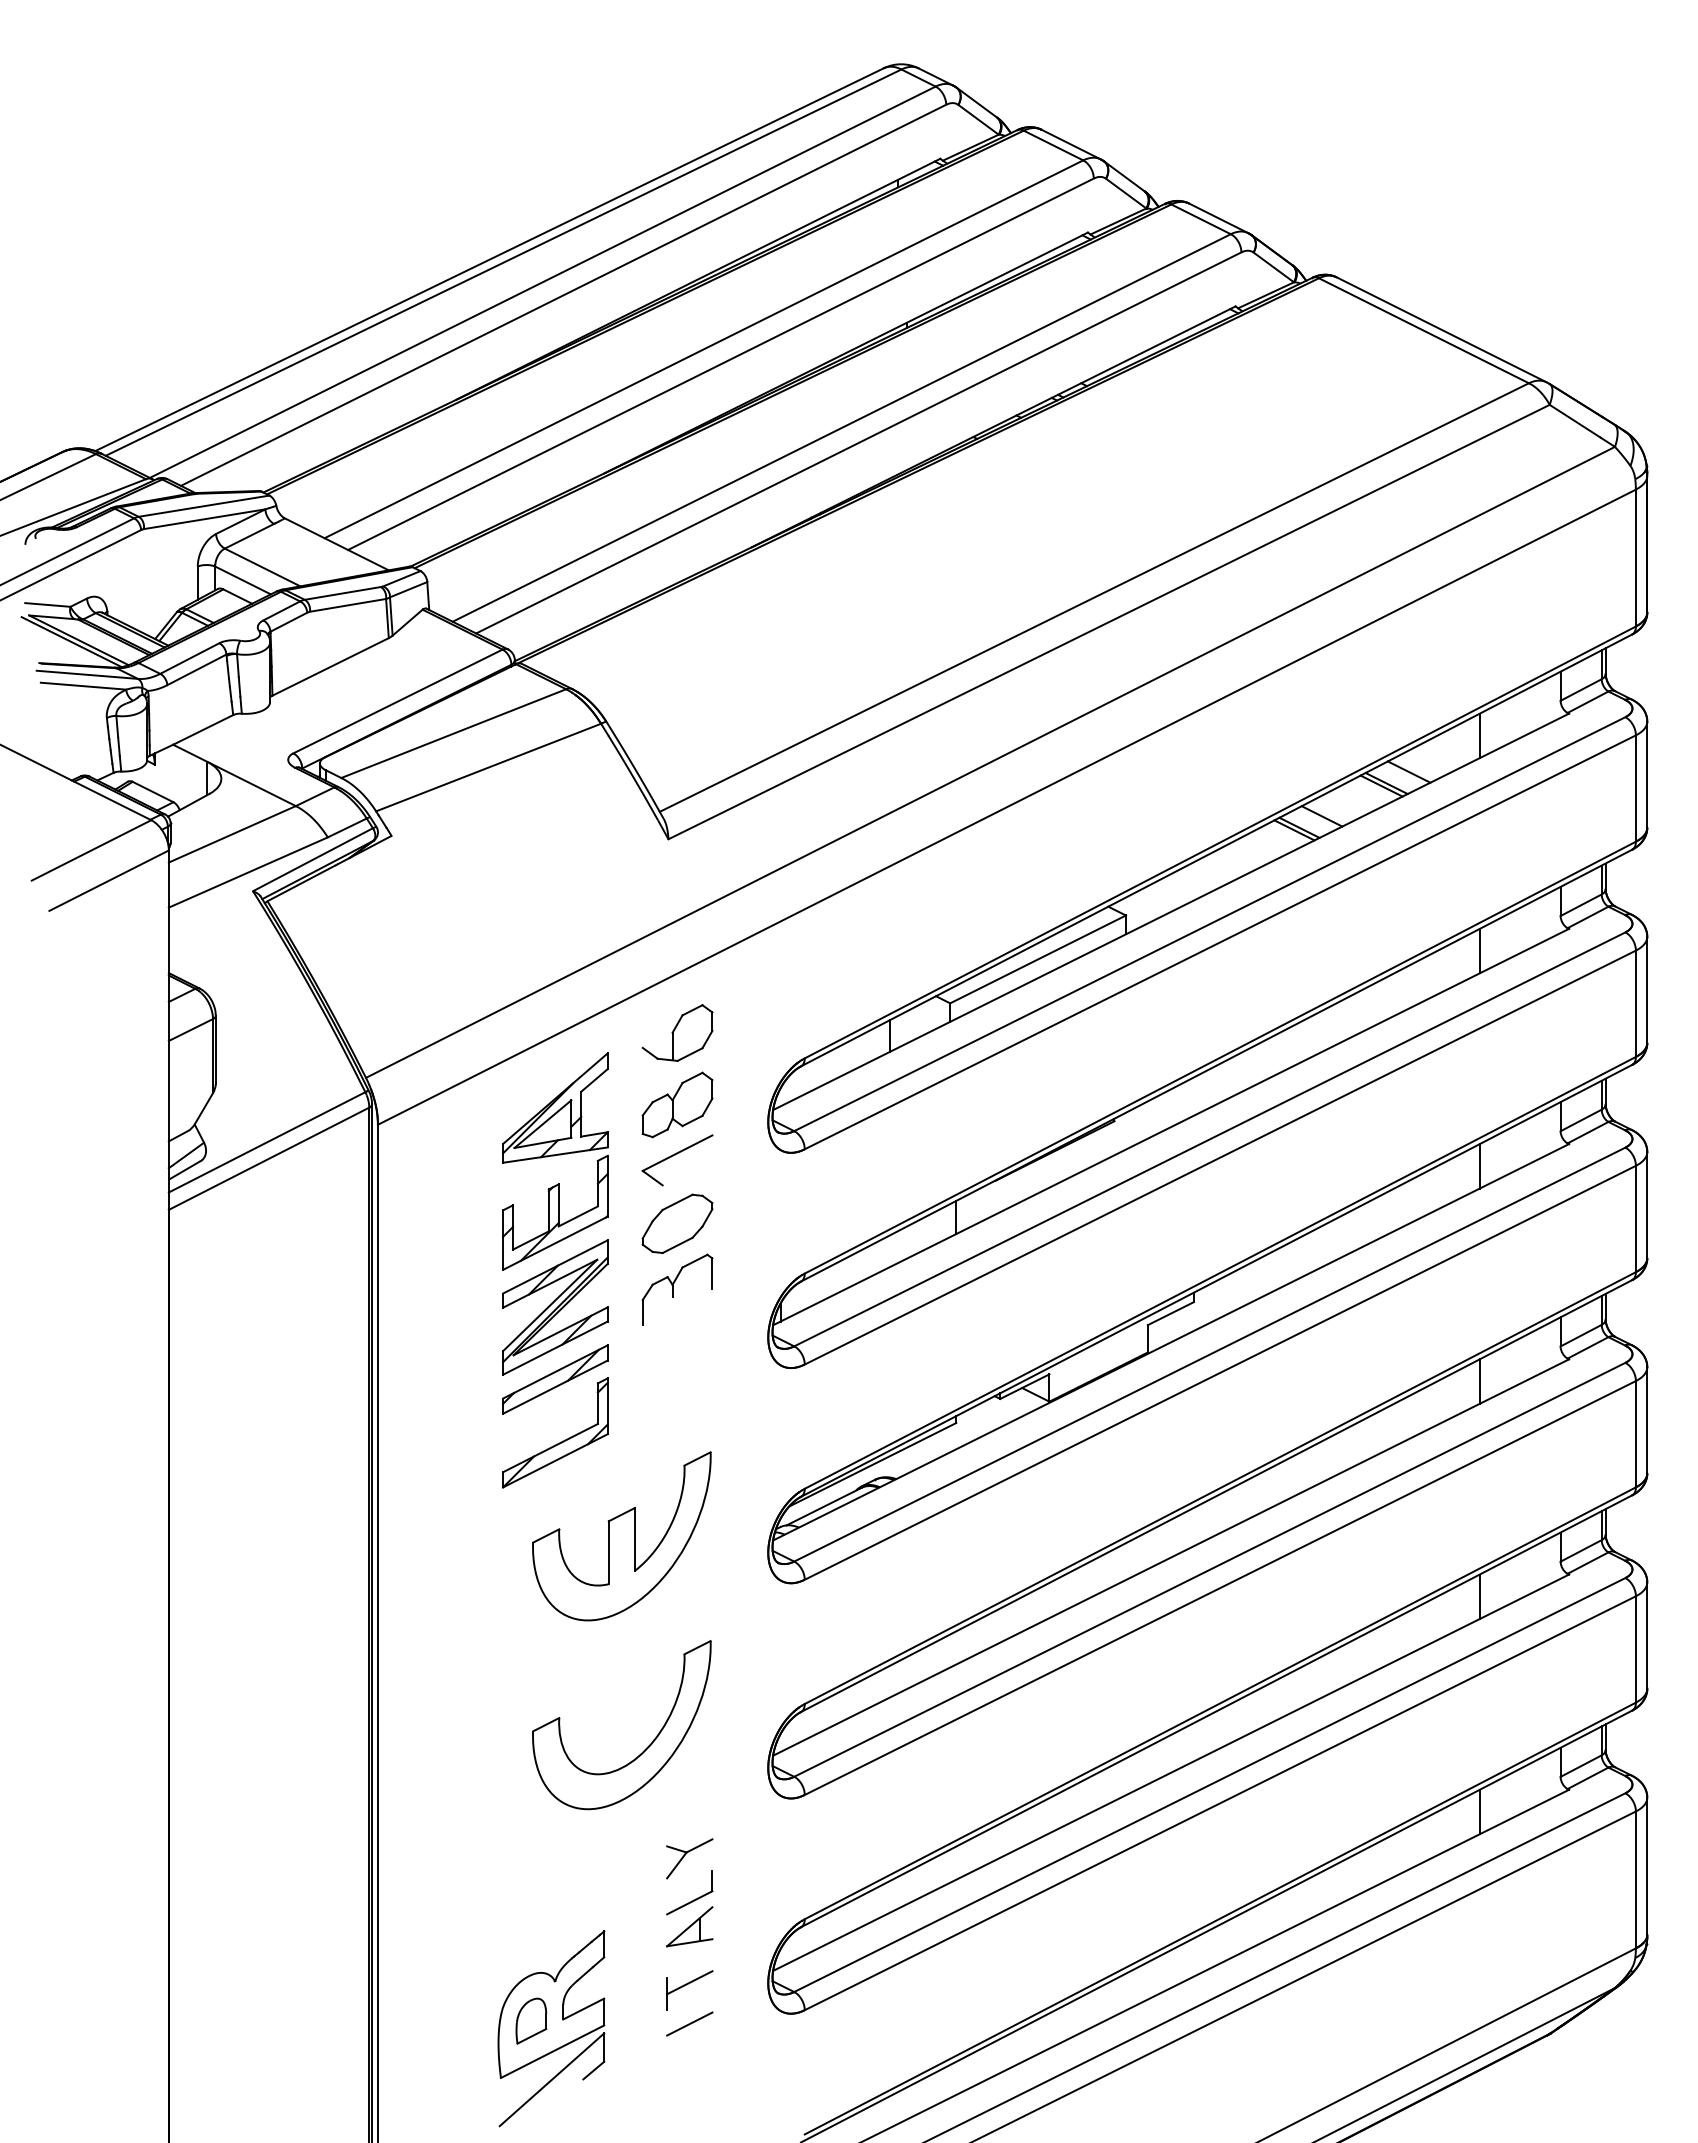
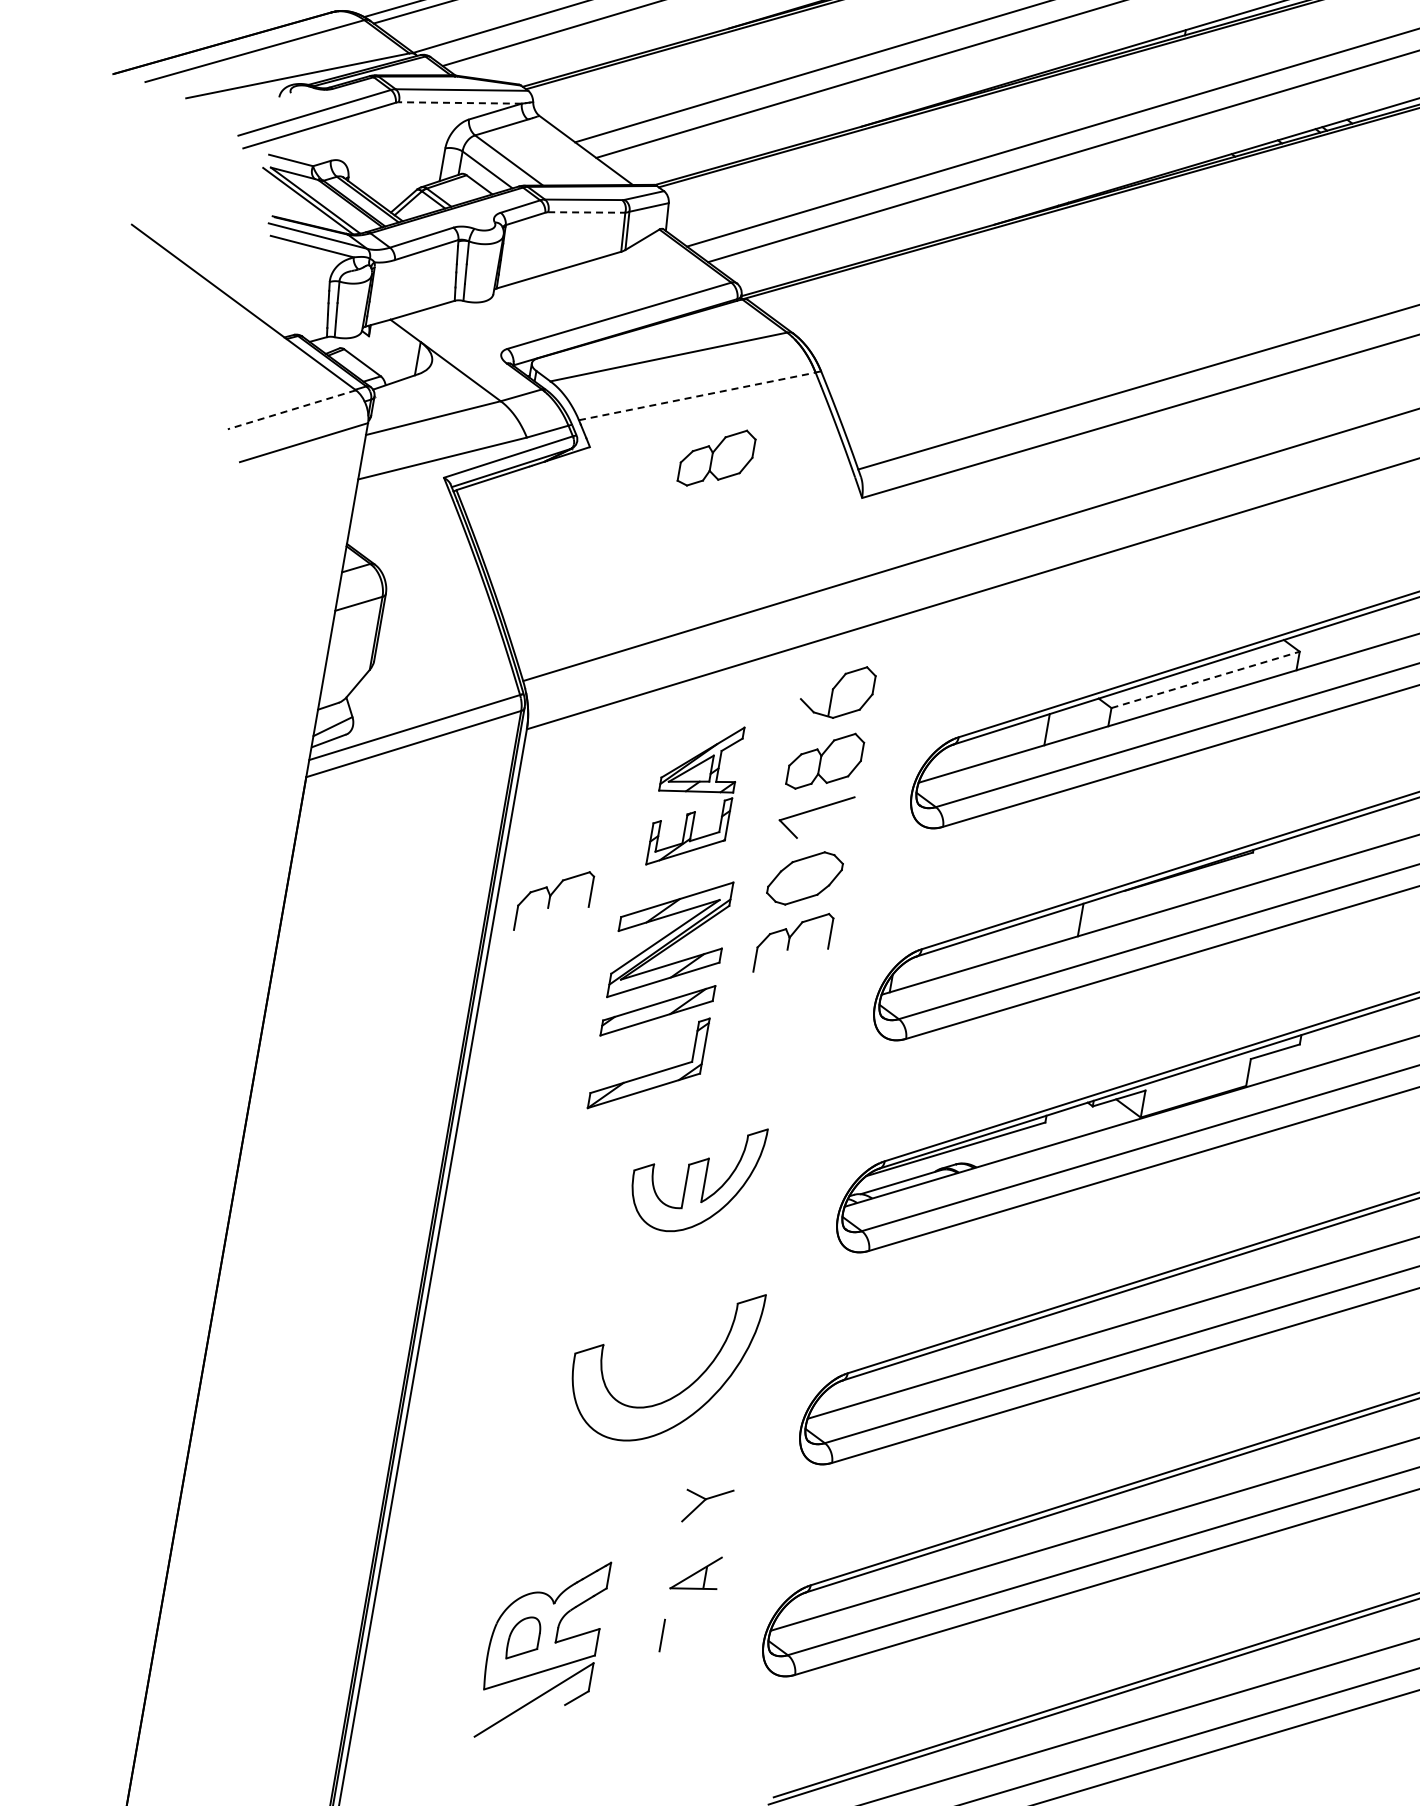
line: (204, 519) -> (460, 103), solid -> dashed
line: (348, 605) -> (587, 212), solid -> dashed
line: (488, 767) -> (697, 396), solid -> dashed
part: (518, 824) -> (716, 457), added
line: (91, 850) -> (291, 409), solid -> dashed
line: (1038, 959) -> (1206, 680), solid -> dashed
part: (555, 1161) -> (695, 796), size x0.7
part: (434, 1289) -> (554, 901), added
part: (621, 1536) -> (696, 1176), size x0.7
part: (693, 1899) -> (704, 1546), removed
line: (689, 1982) -> (686, 1627), removed
line: (689, 2023) -> (679, 1668), removed

